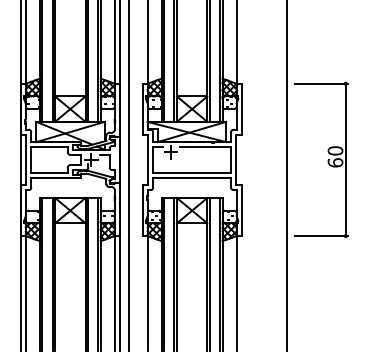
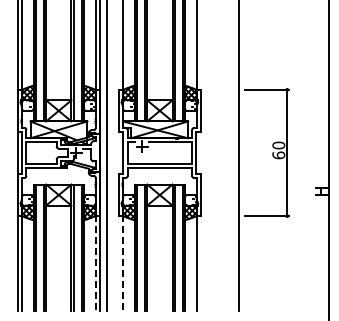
line: (114, 293) -> (95, 263), solid -> dashed
line: (148, 293) -> (123, 263), solid -> dashed

